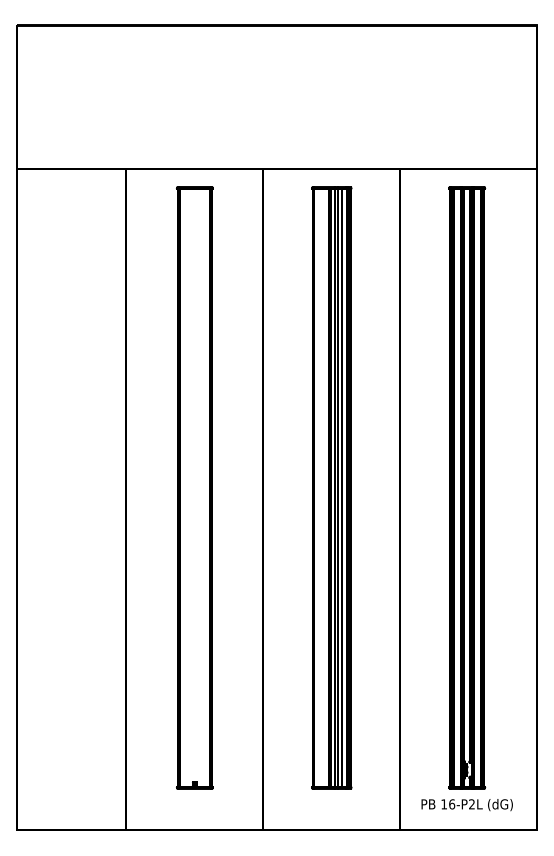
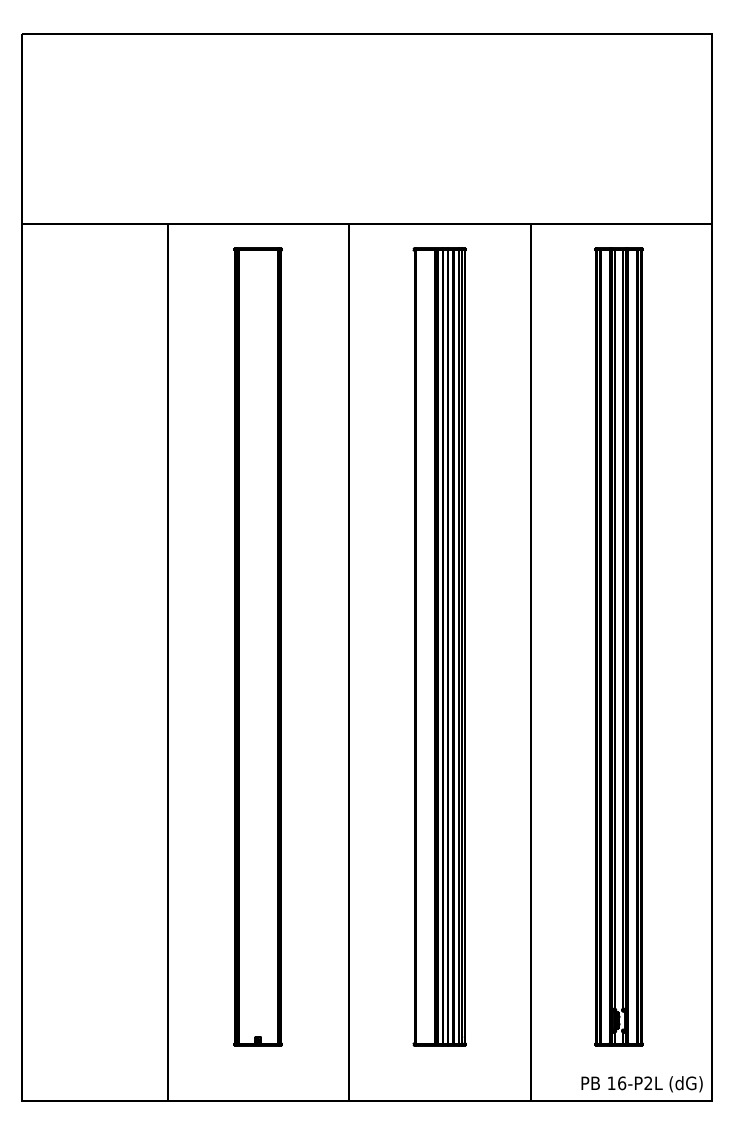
text: (466, 805) -> (641, 1084), moved

